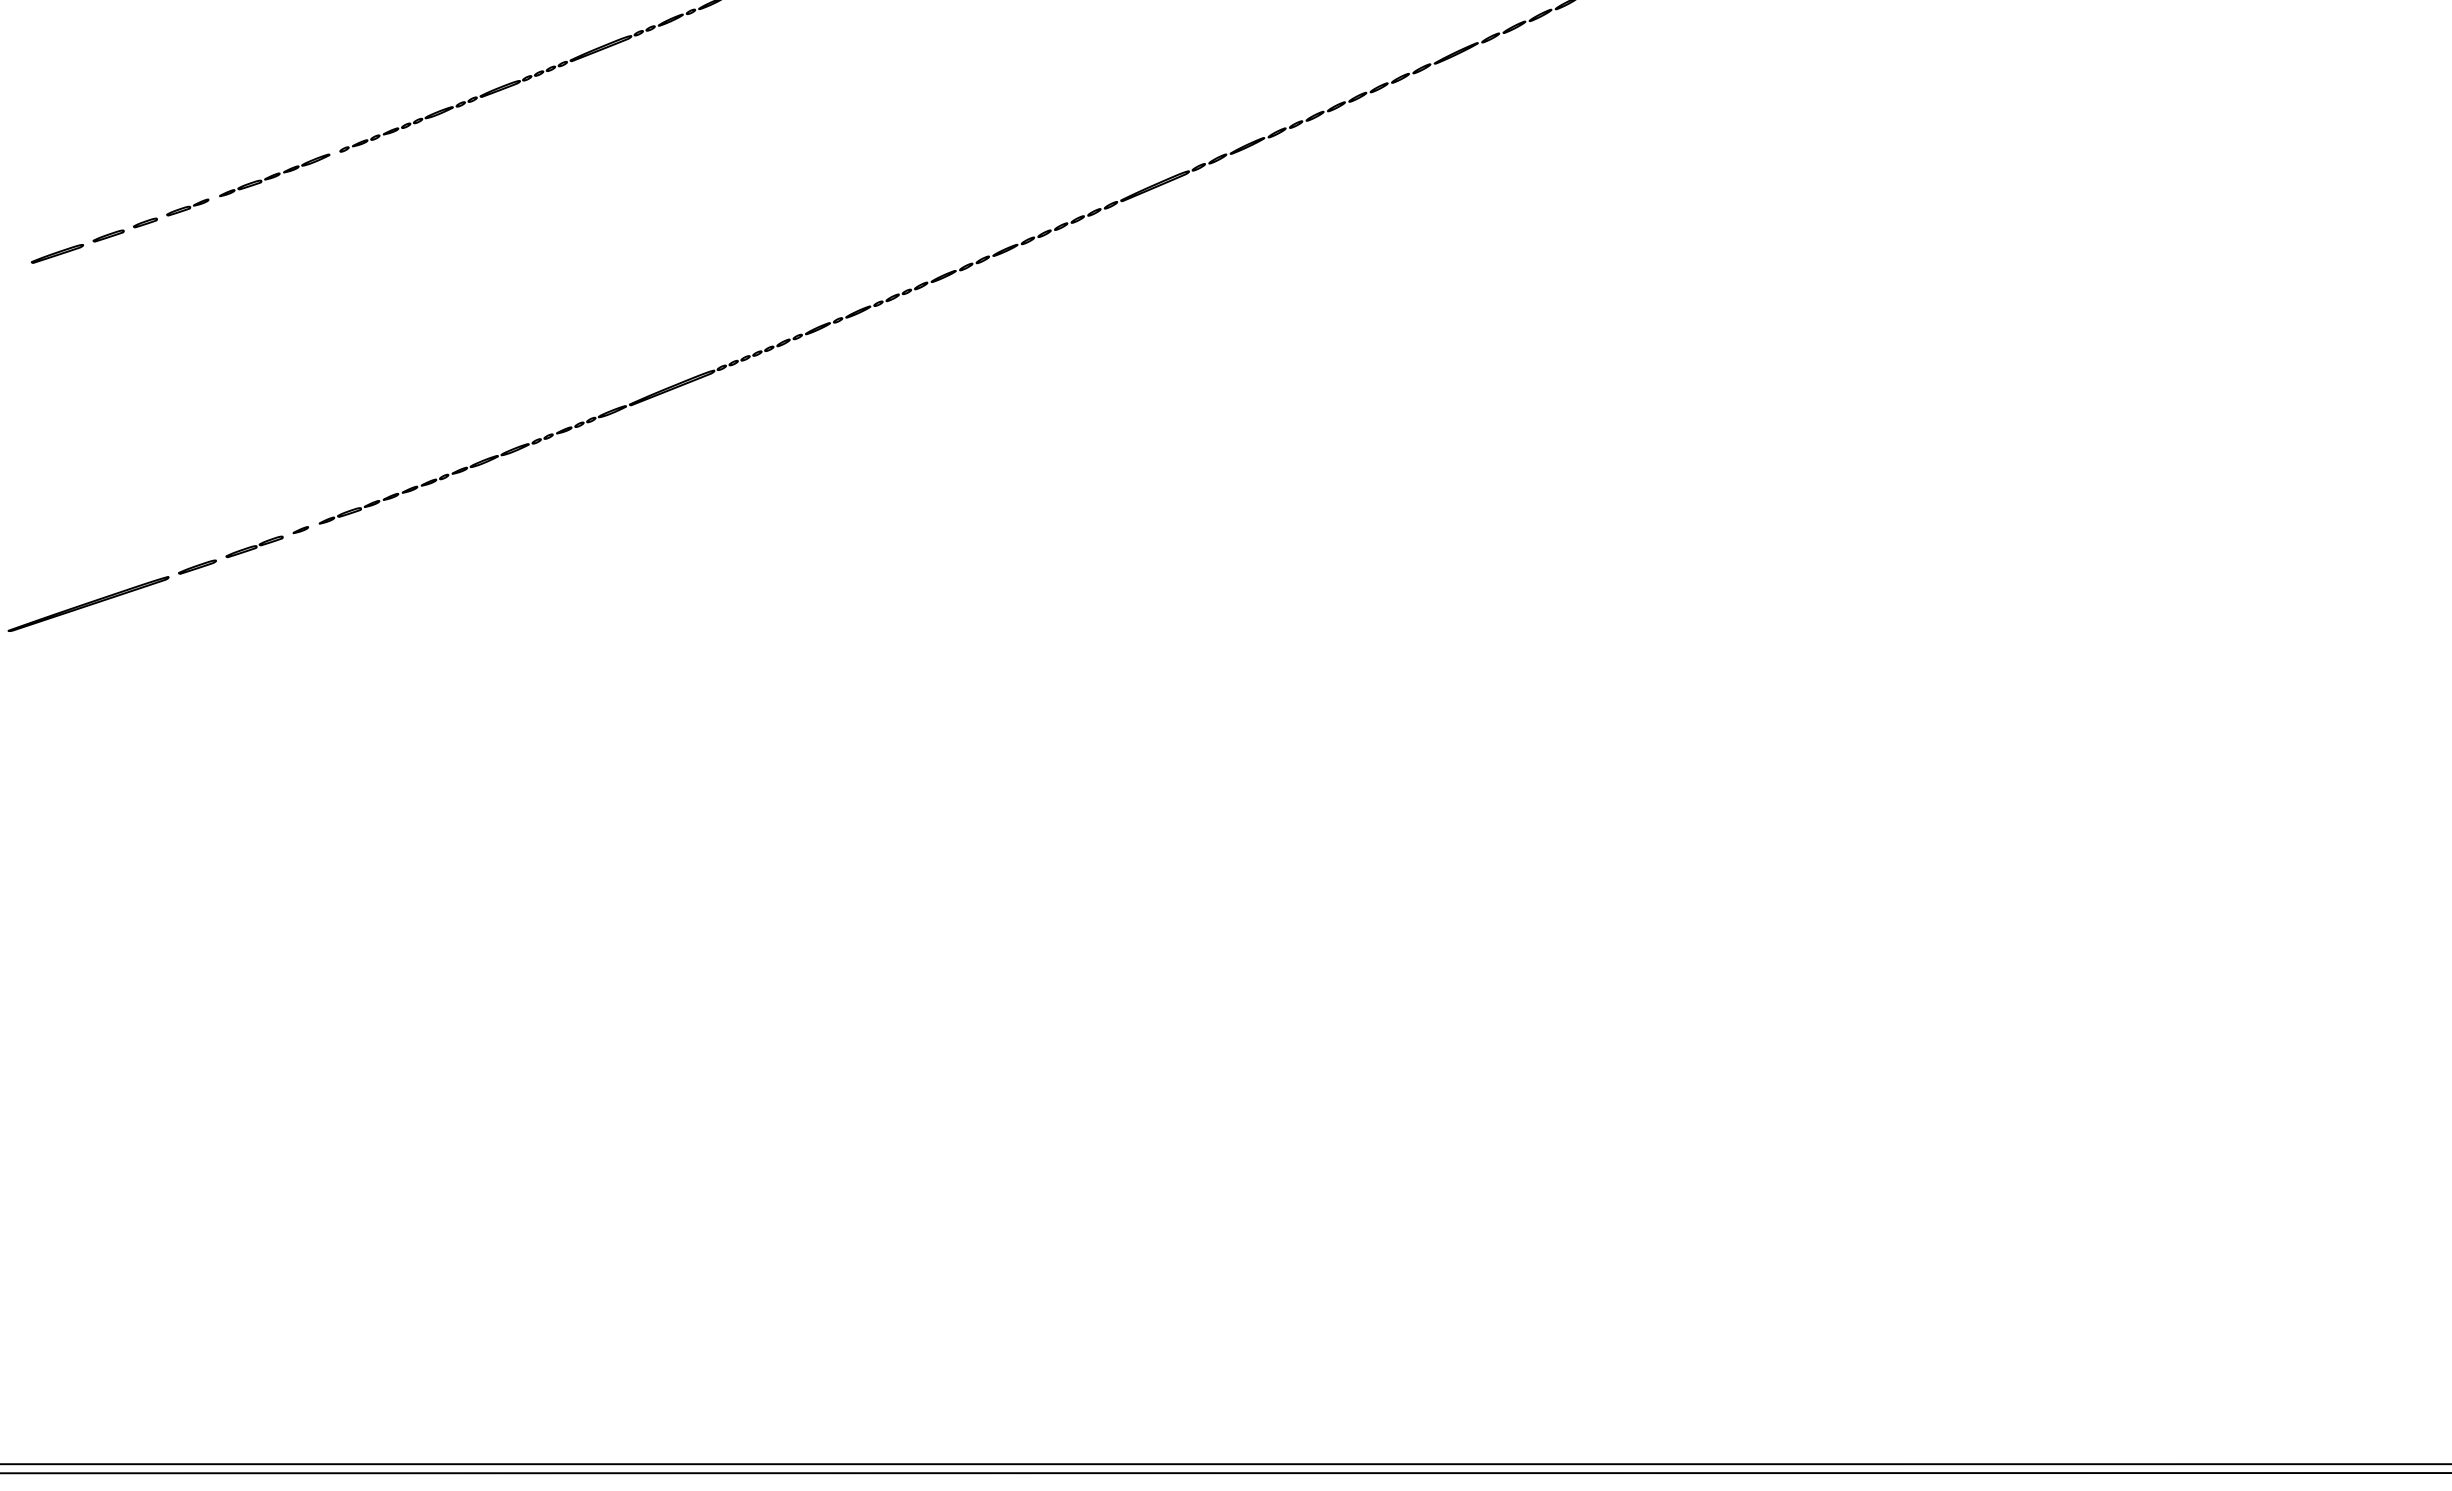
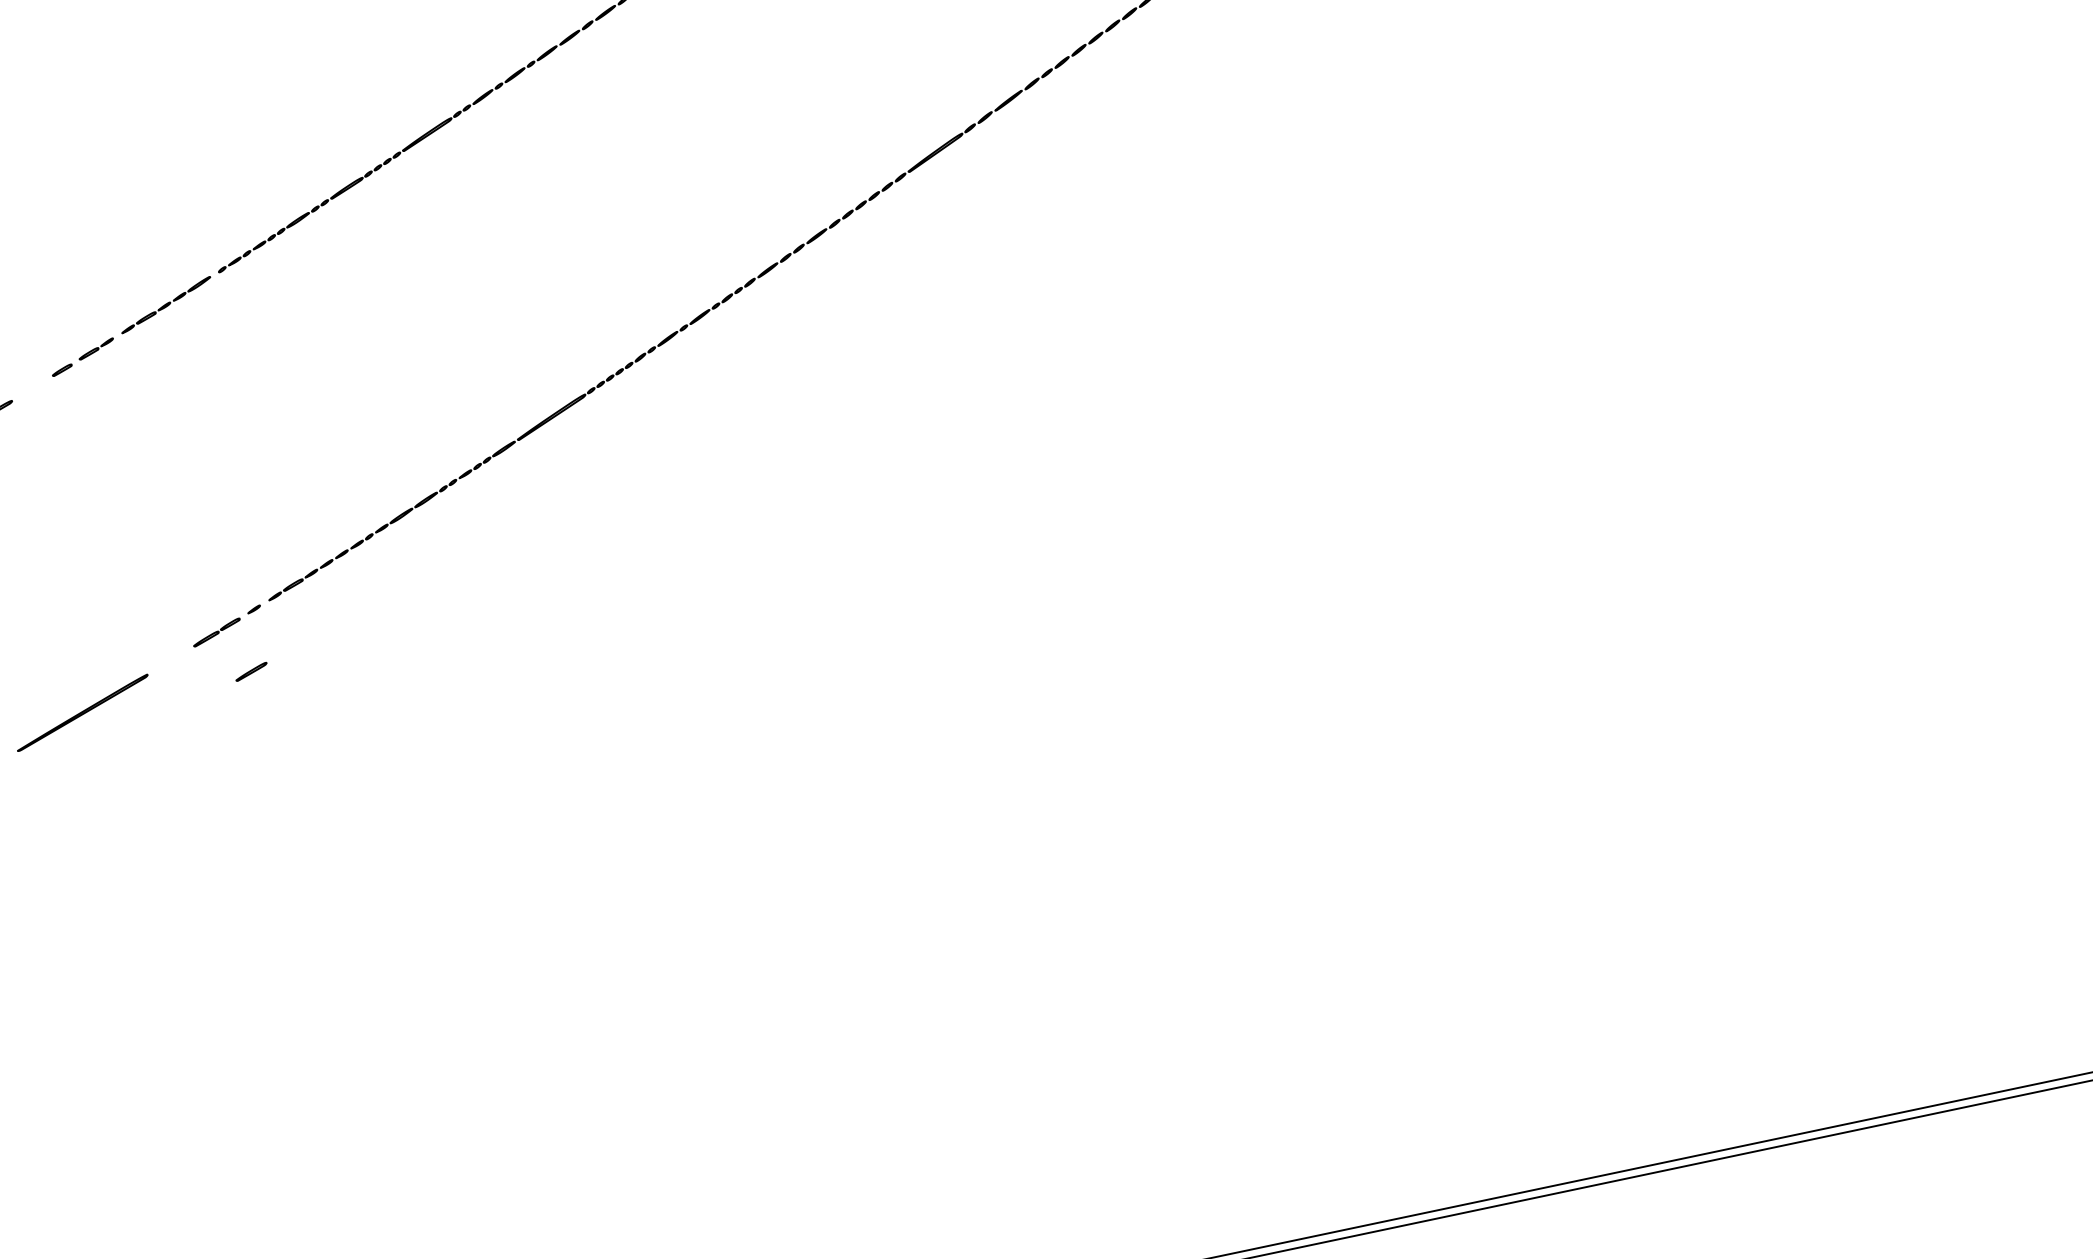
part: (108, 235) -> (32, 388), removed
part: (197, 566) -> (251, 671), moved

